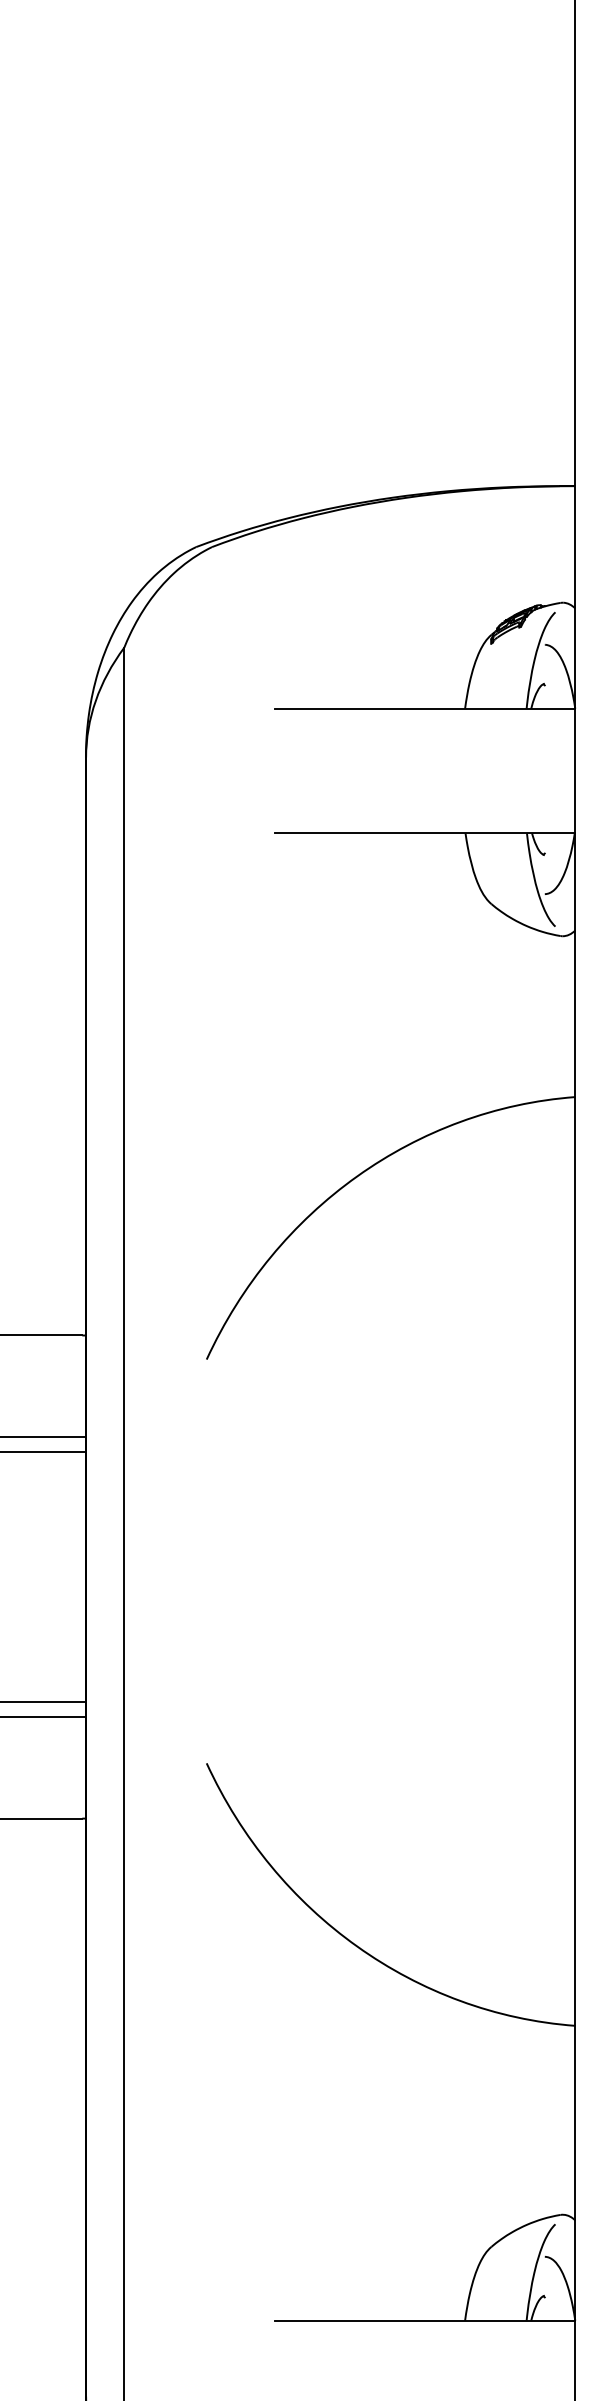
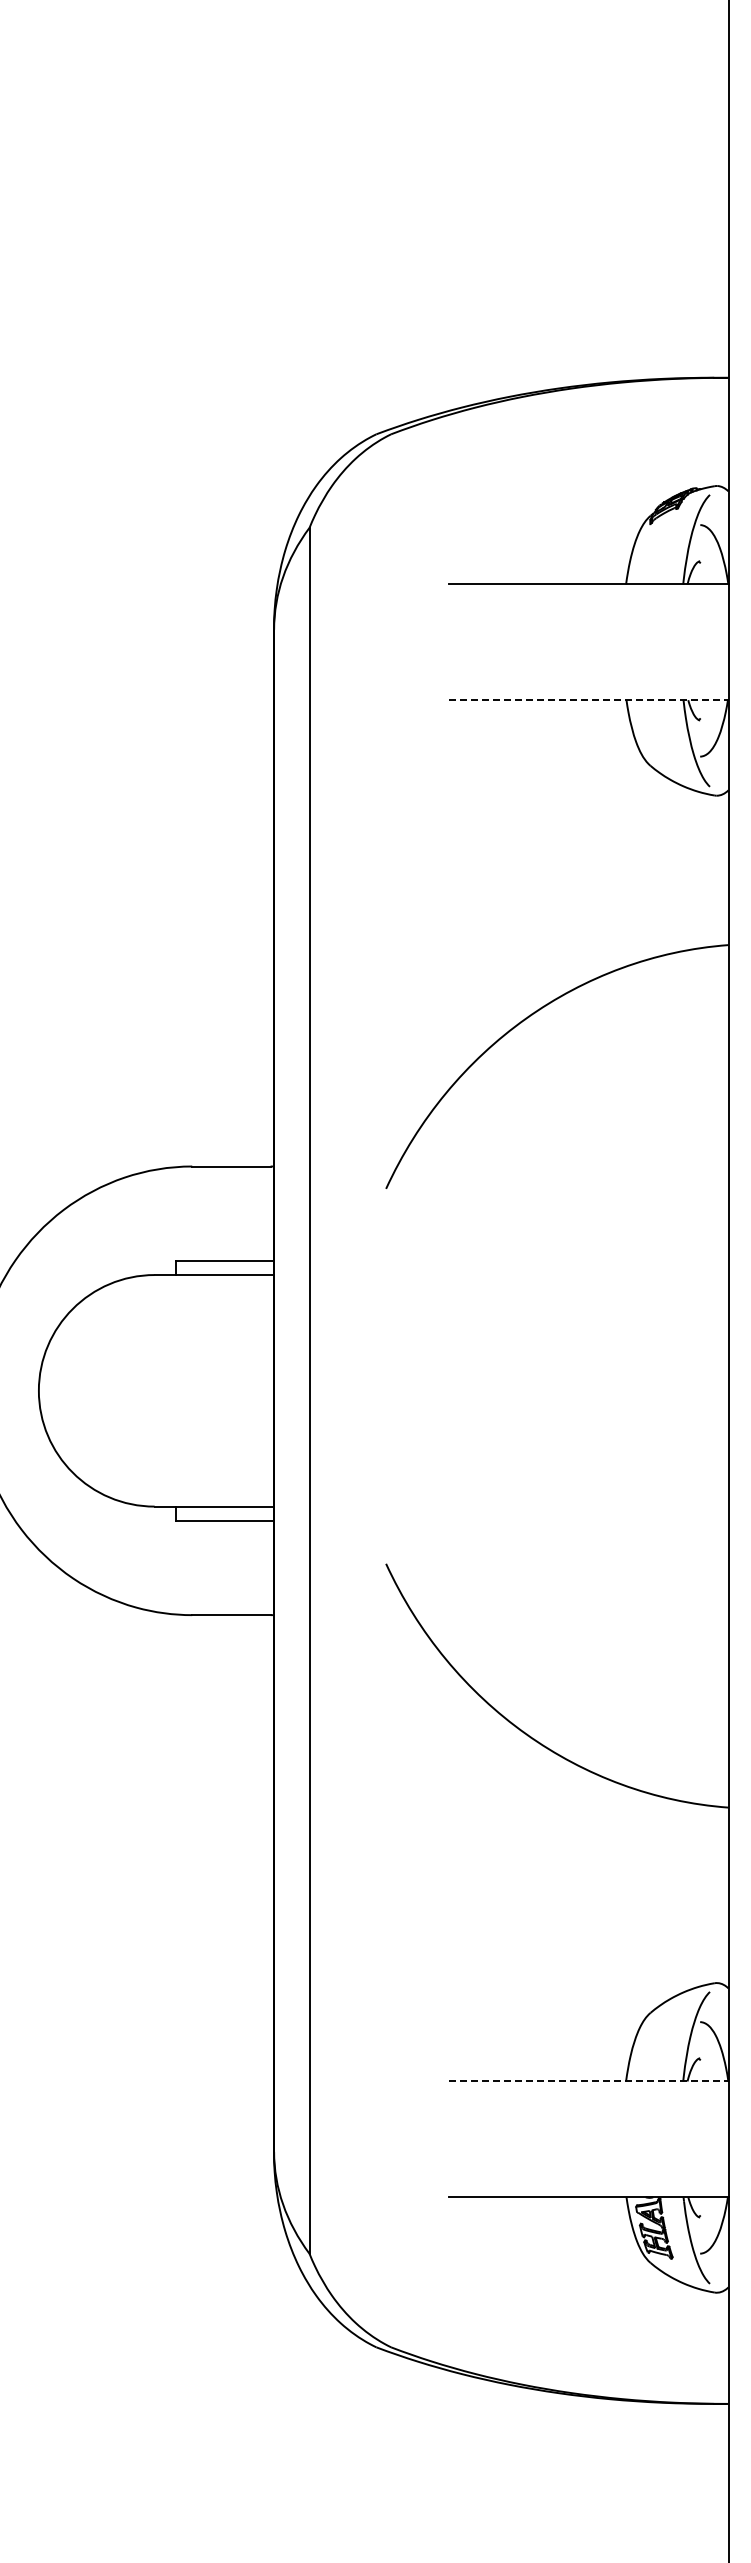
line: (424, 833) -> (588, 700), solid -> dashed
line: (424, 2320) -> (588, 2081), solid -> dashed

